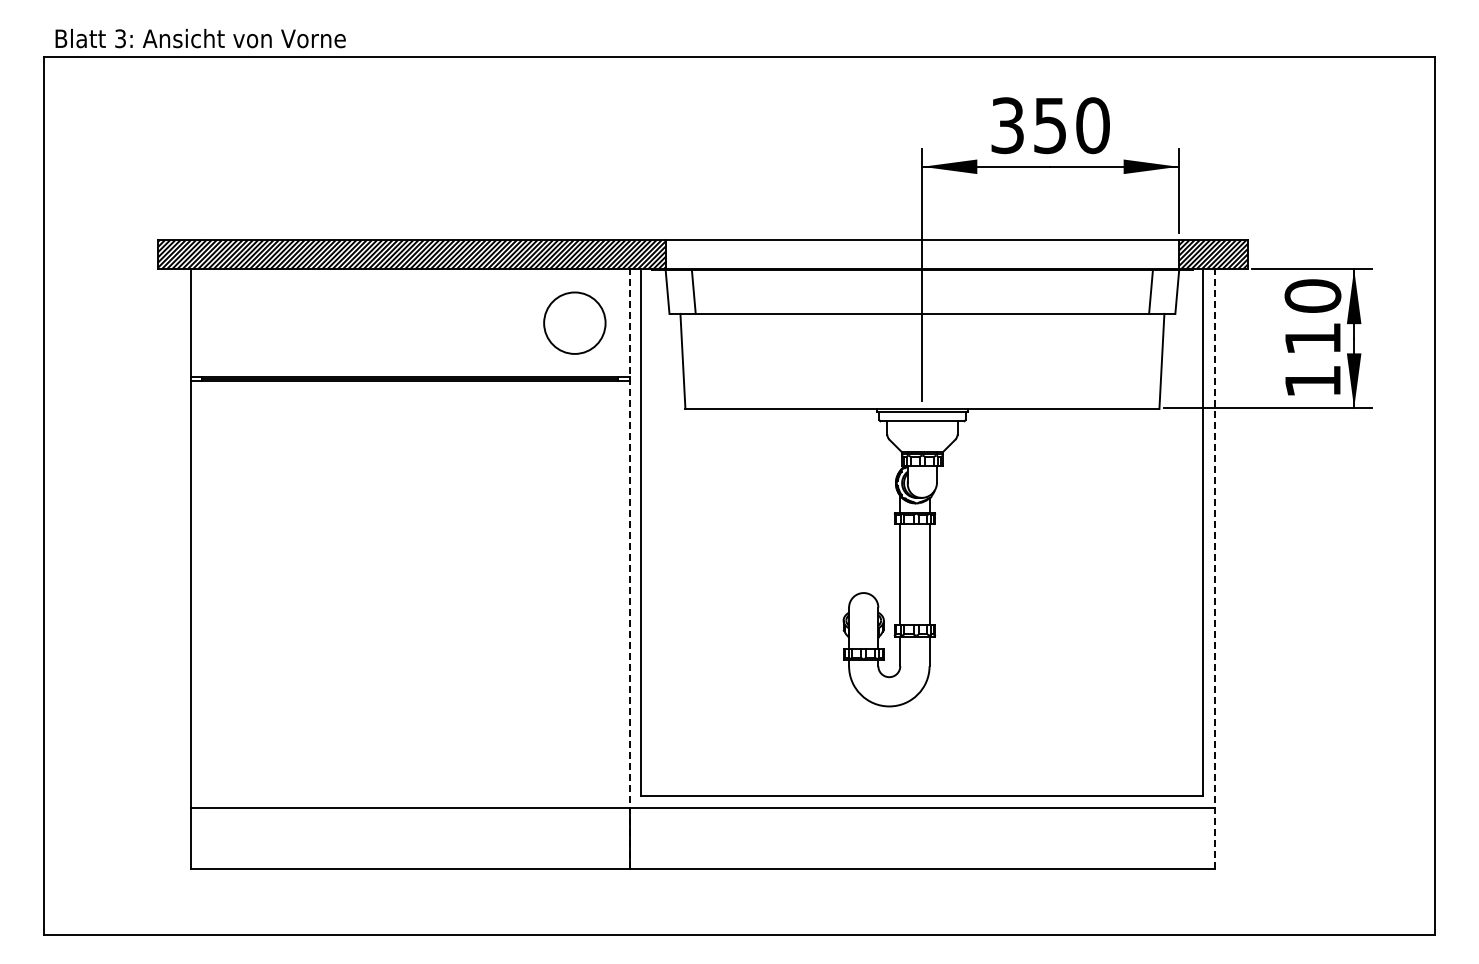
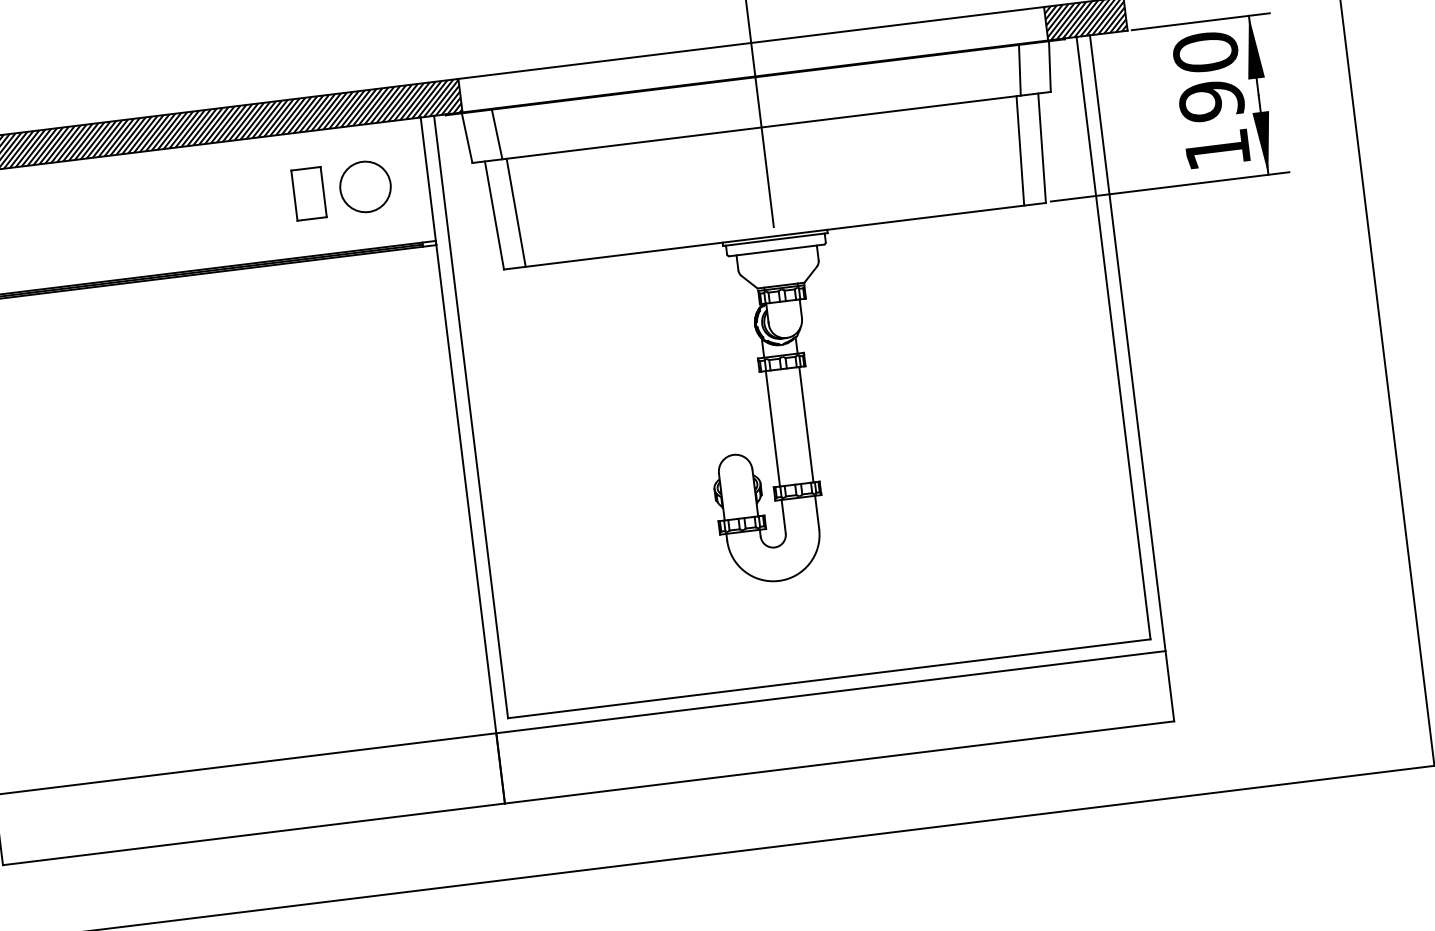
part: (525, 322) -> (309, 193), added
circle: (574, 323) -> (365, 187), size x0.71
text: (1312, 338) -> (1211, 100), 110 -> 190
line: (701, 361) -> (515, 212), added
line: (1142, 361) -> (1019, 151), added
line: (629, 568) -> (462, 459), dashed -> solid
line: (1215, 568) -> (1132, 377), dashed -> solid

